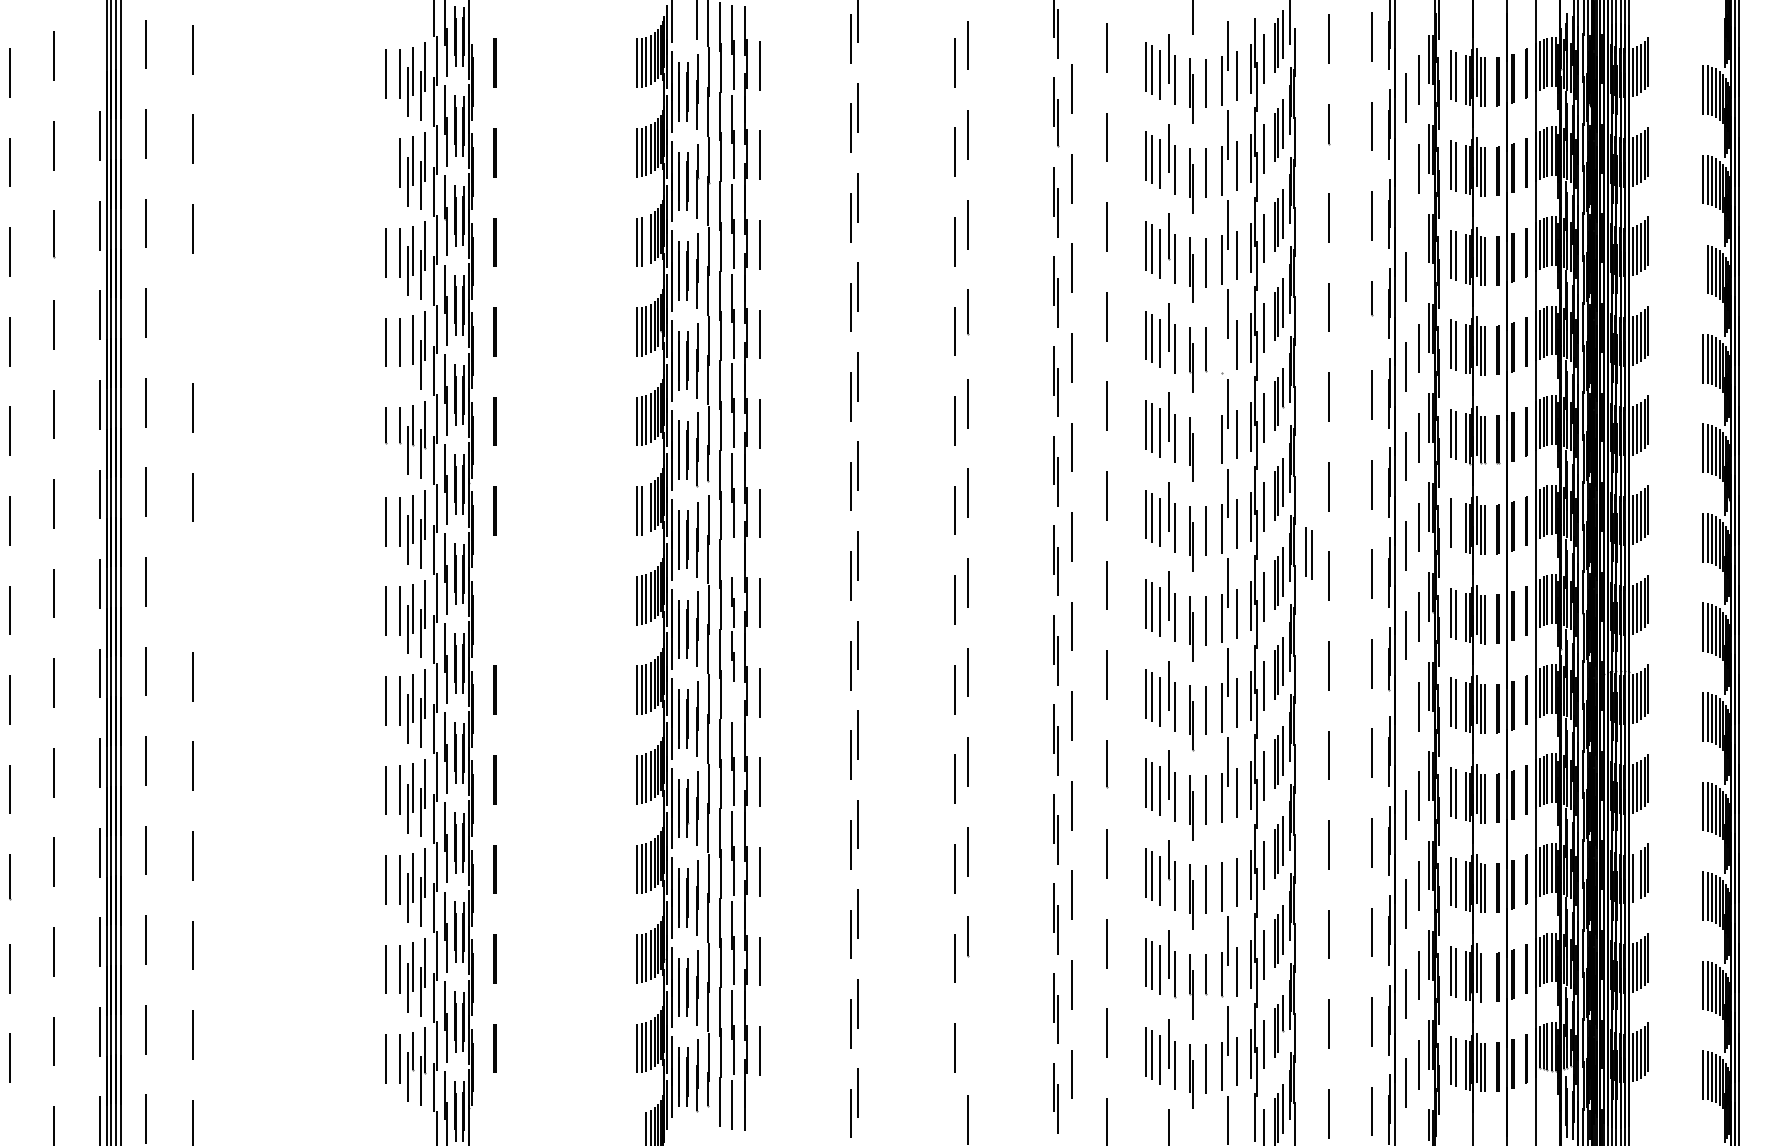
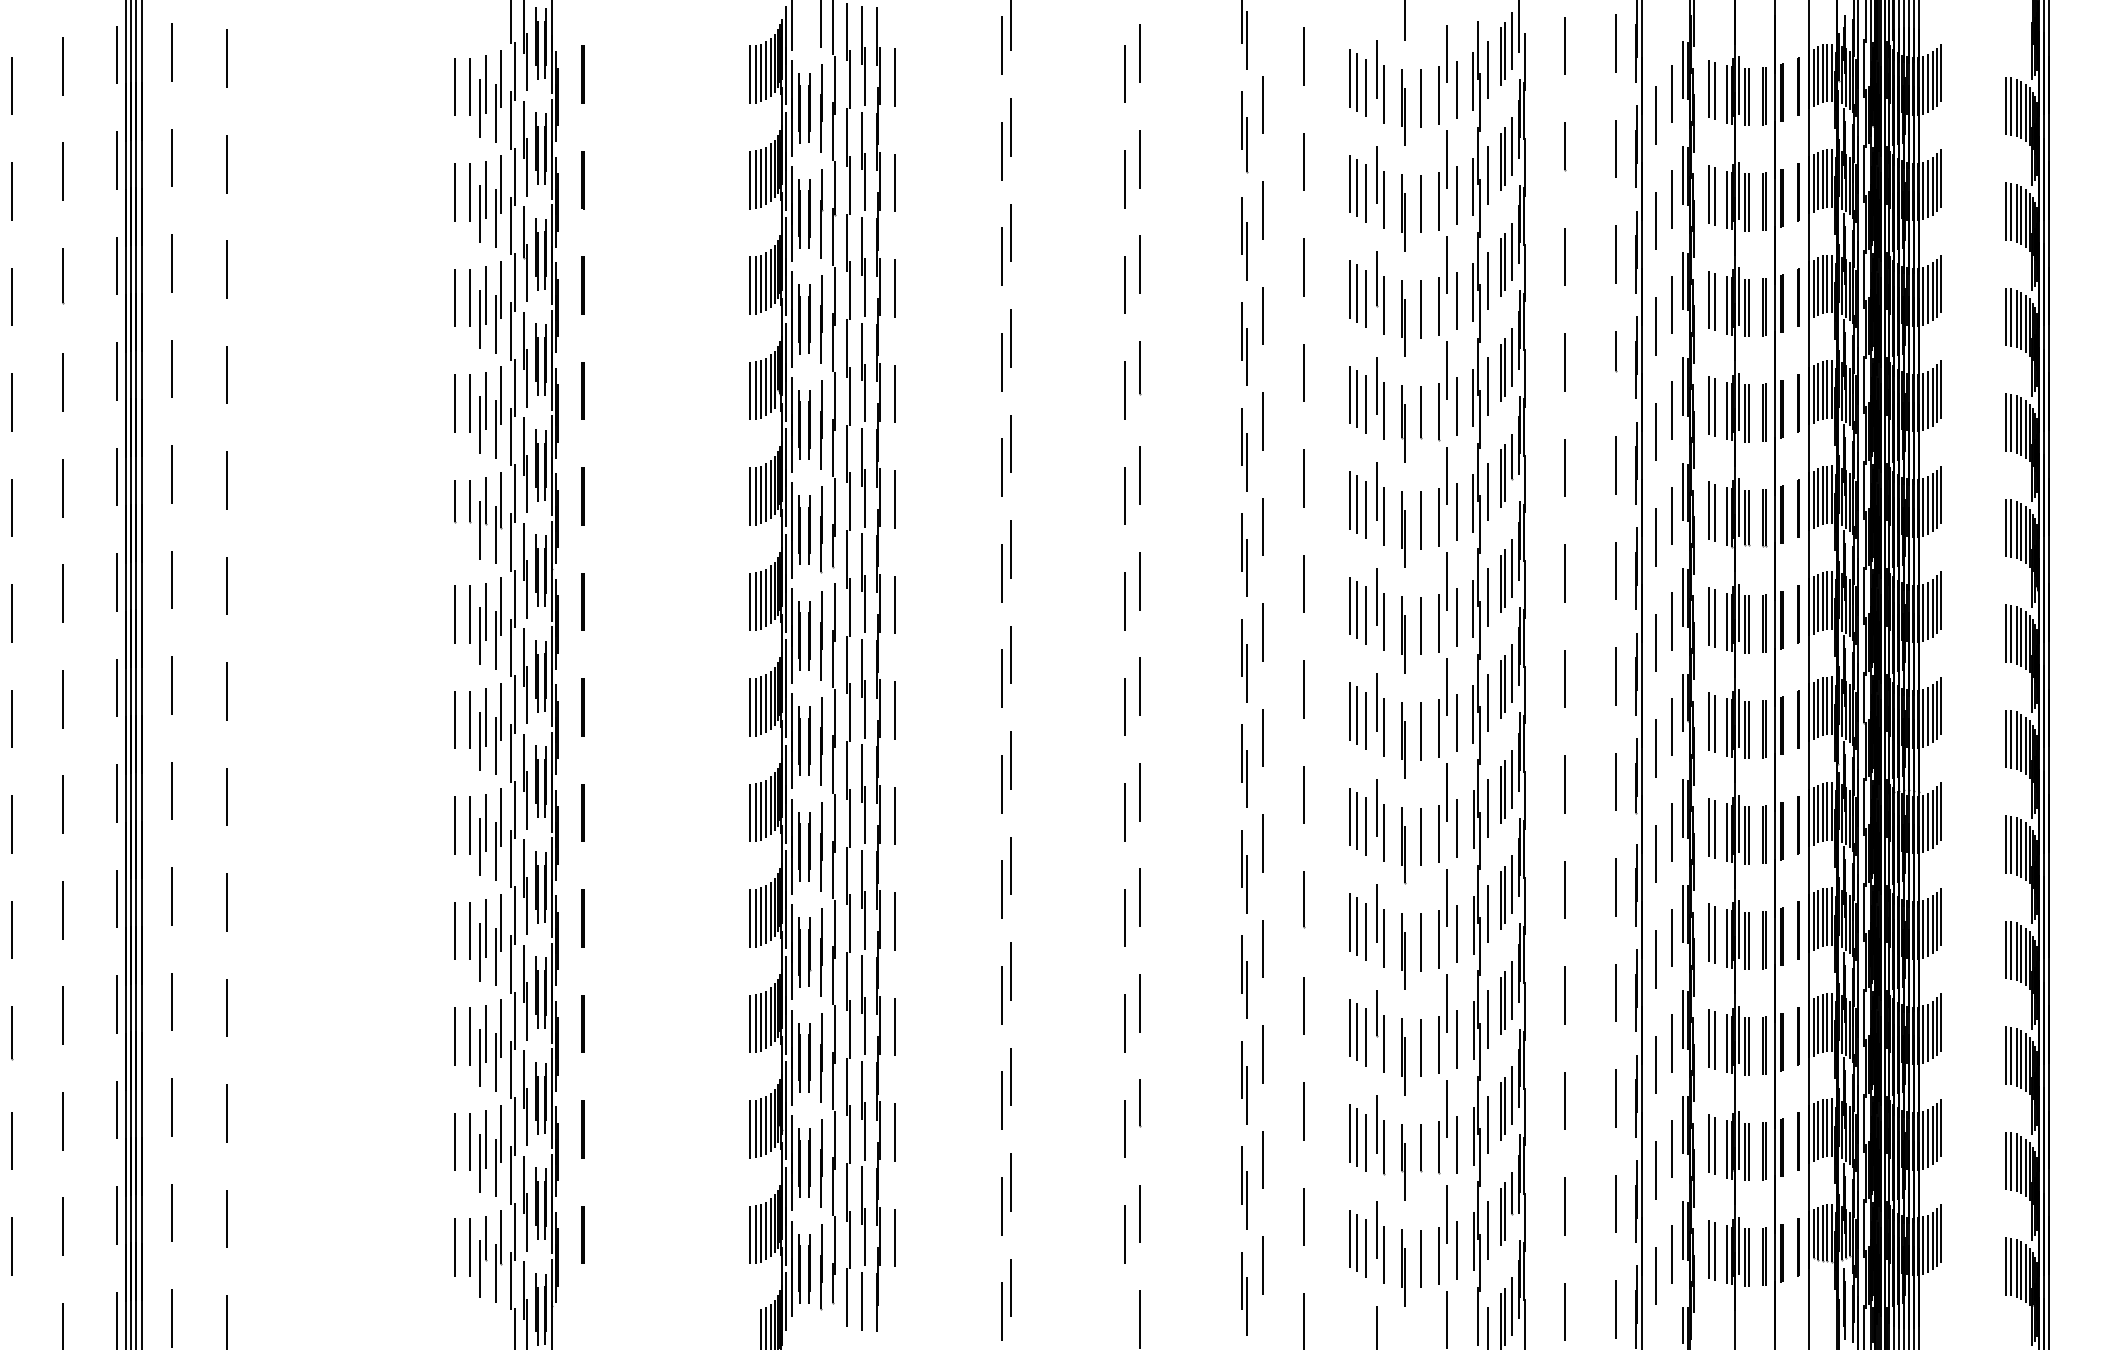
line: (99, 46) -> (117, 54), added
line: (385, 163) -> (454, 192), added
line: (1405, 187) -> (1655, 220), added
line: (646, 240) -> (761, 283), added
line: (1419, 258) -> (1671, 304), added
line: (1702, 268) -> (2005, 316), added
line: (193, 317) -> (227, 374), added
line: (1222, 348) -> (1439, 410), added
line: (408, 360) -> (480, 424), added
line: (1206, 441) -> (1420, 520), added
line: (646, 509) -> (761, 600), added
line: (1456, 525) -> (1715, 618), added
part: (1308, 553) -> (1541, 651), removed
line: (193, 587) -> (227, 691), added
line: (494, 600) -> (582, 707), added
part: (733, 629) -> (863, 741), size x1.67
line: (1405, 724) -> (1655, 853), added
line: (1228, 851) -> (1446, 1003), added
line: (1637, 876) -> (1928, 1032), added
line: (1484, 977) -> (1748, 1151), added
line: (968, 1030) -> (1140, 1213), added

